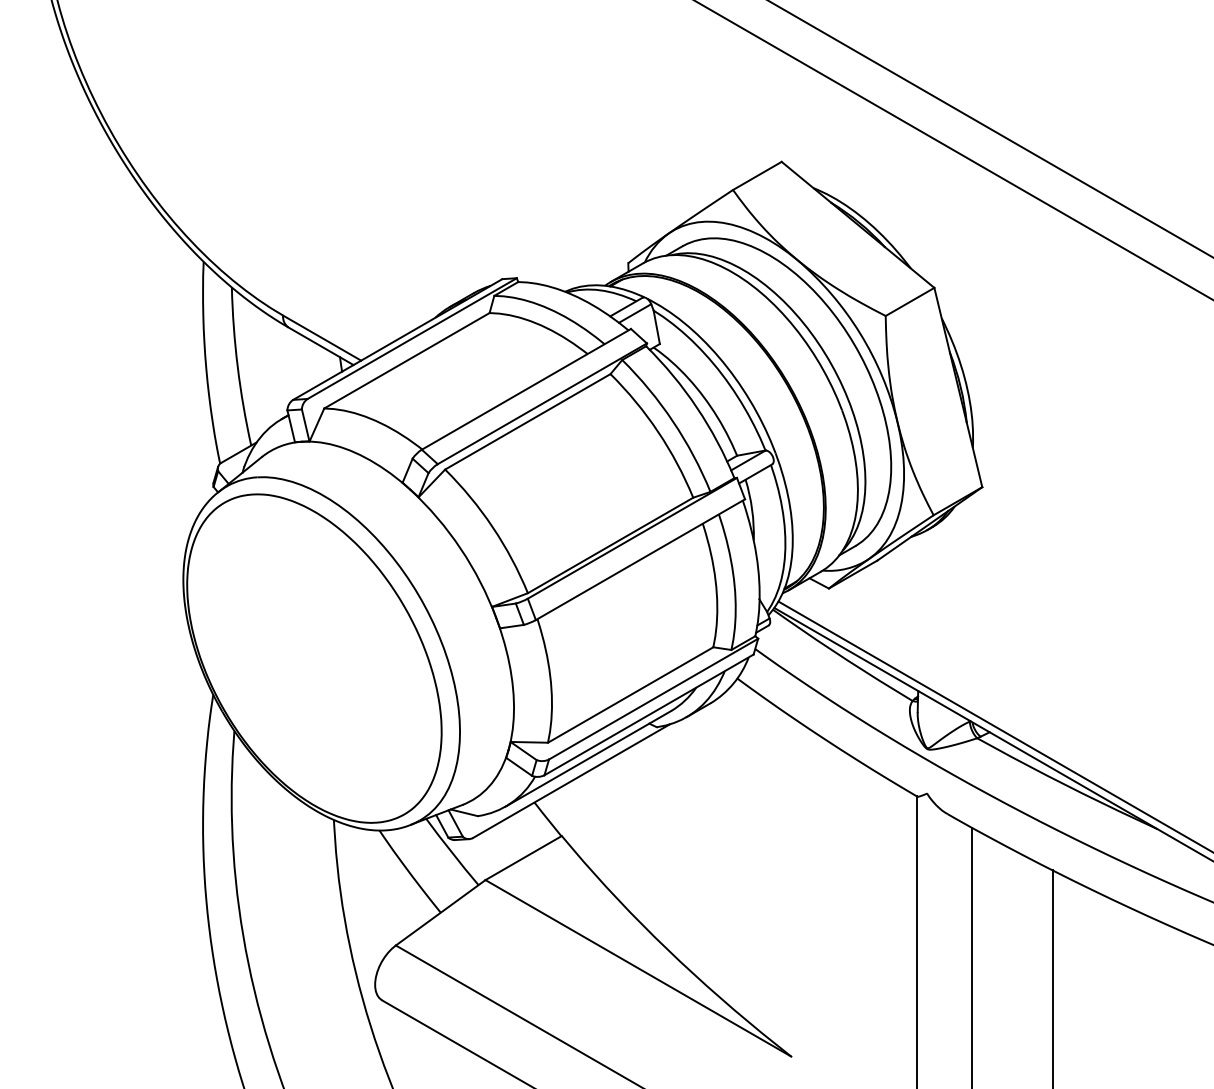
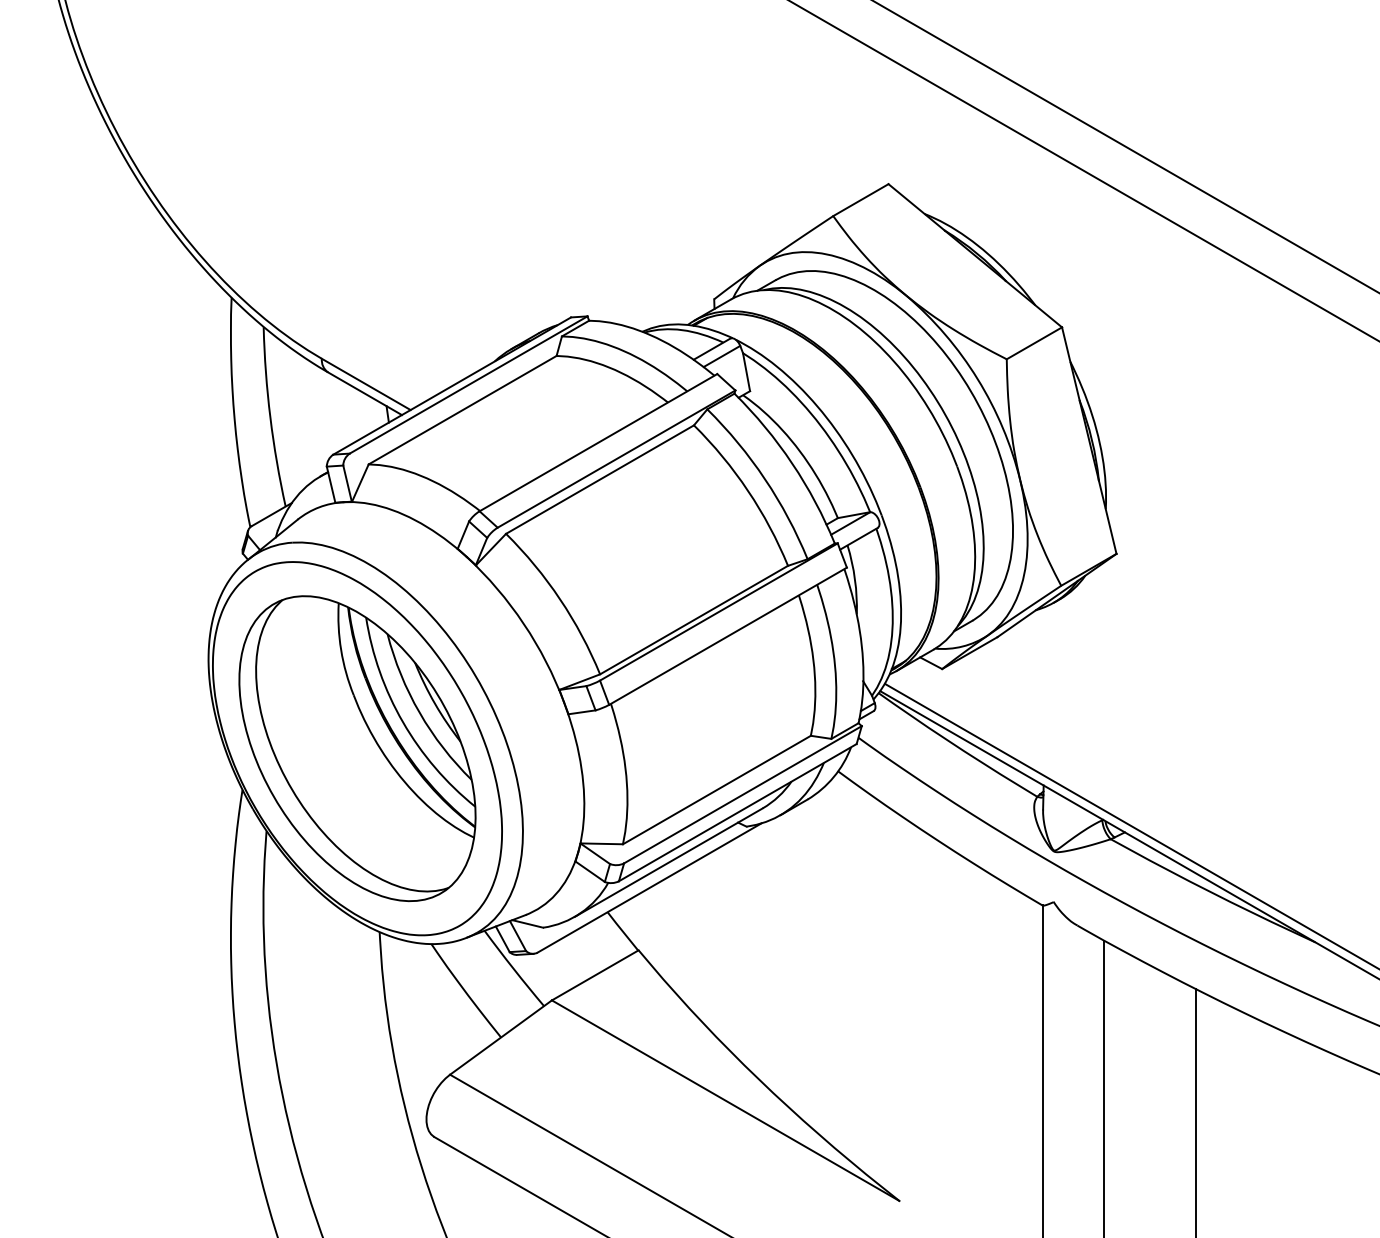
part: (314, 658) -> (357, 748), added

